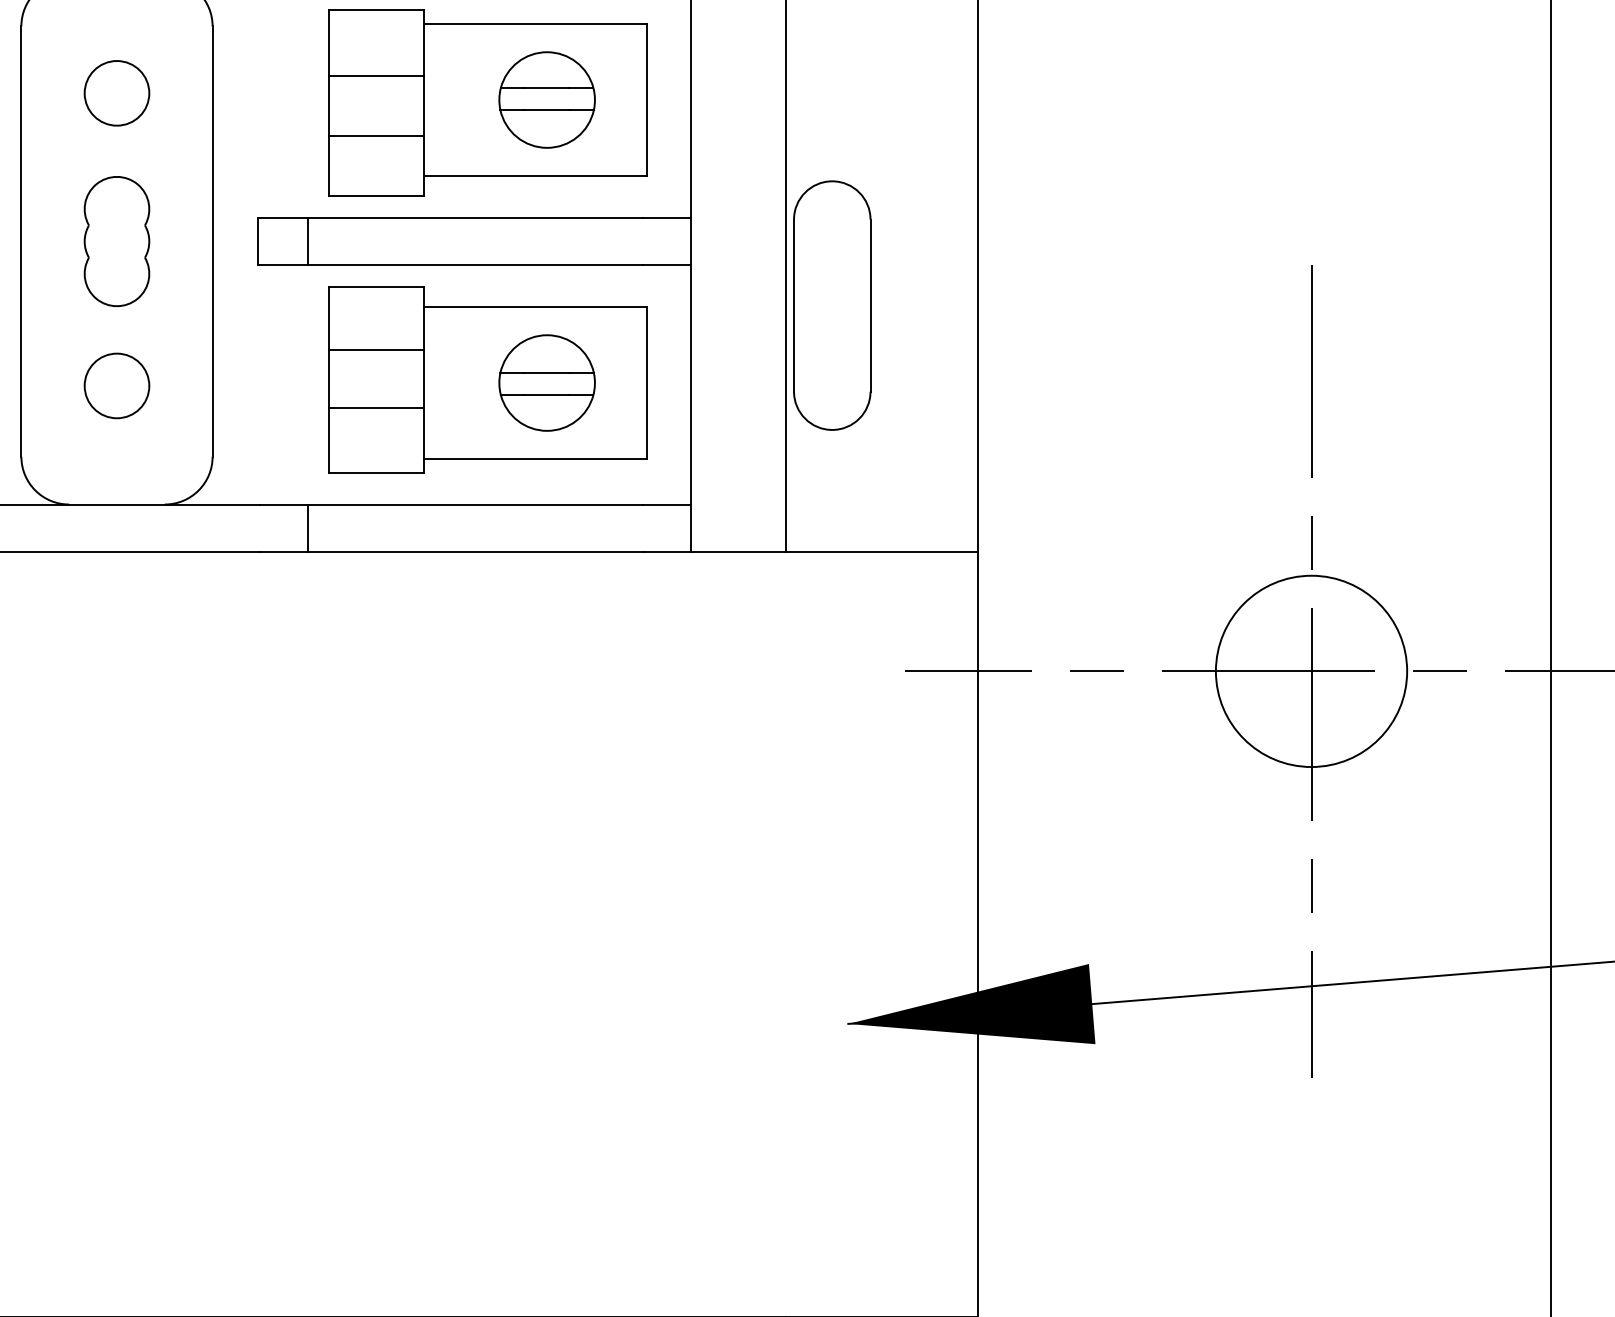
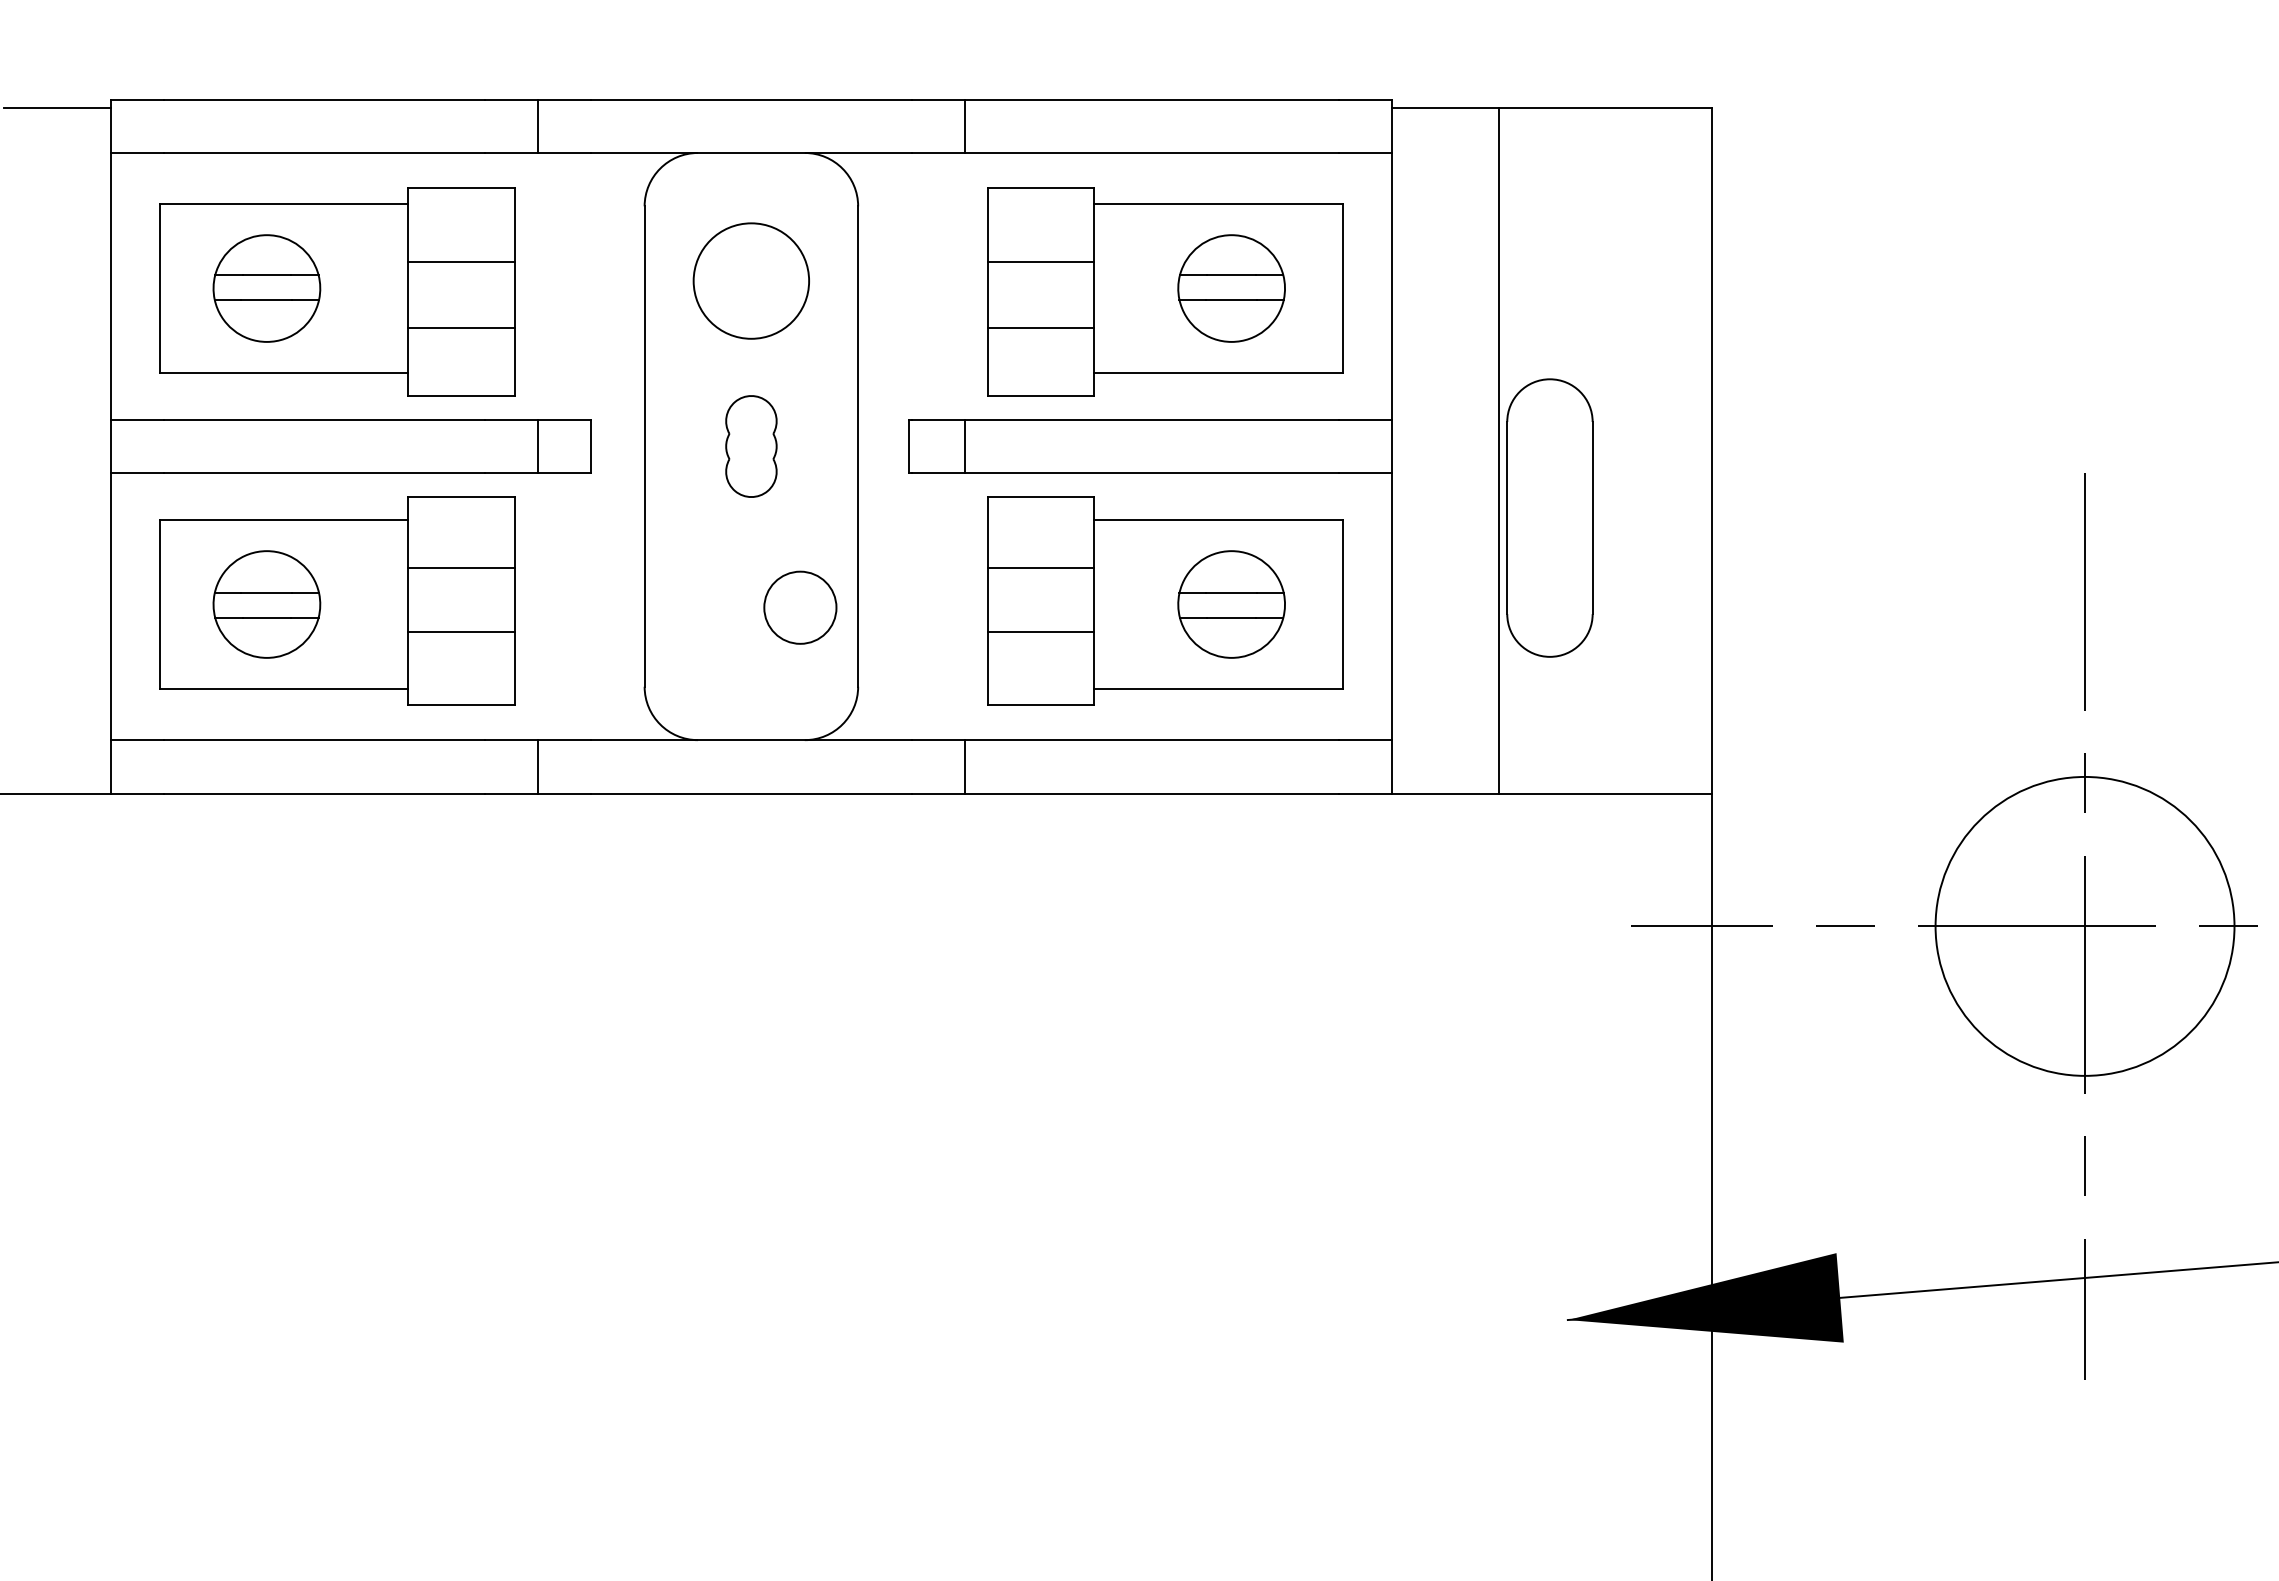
circle: (117, 93) -> (751, 281), size x1.6
part: (117, 241) -> (751, 446), size x0.7
circle: (117, 385) -> (800, 607), moved
circle: (1311, 671) -> (2084, 926), size x1.4

